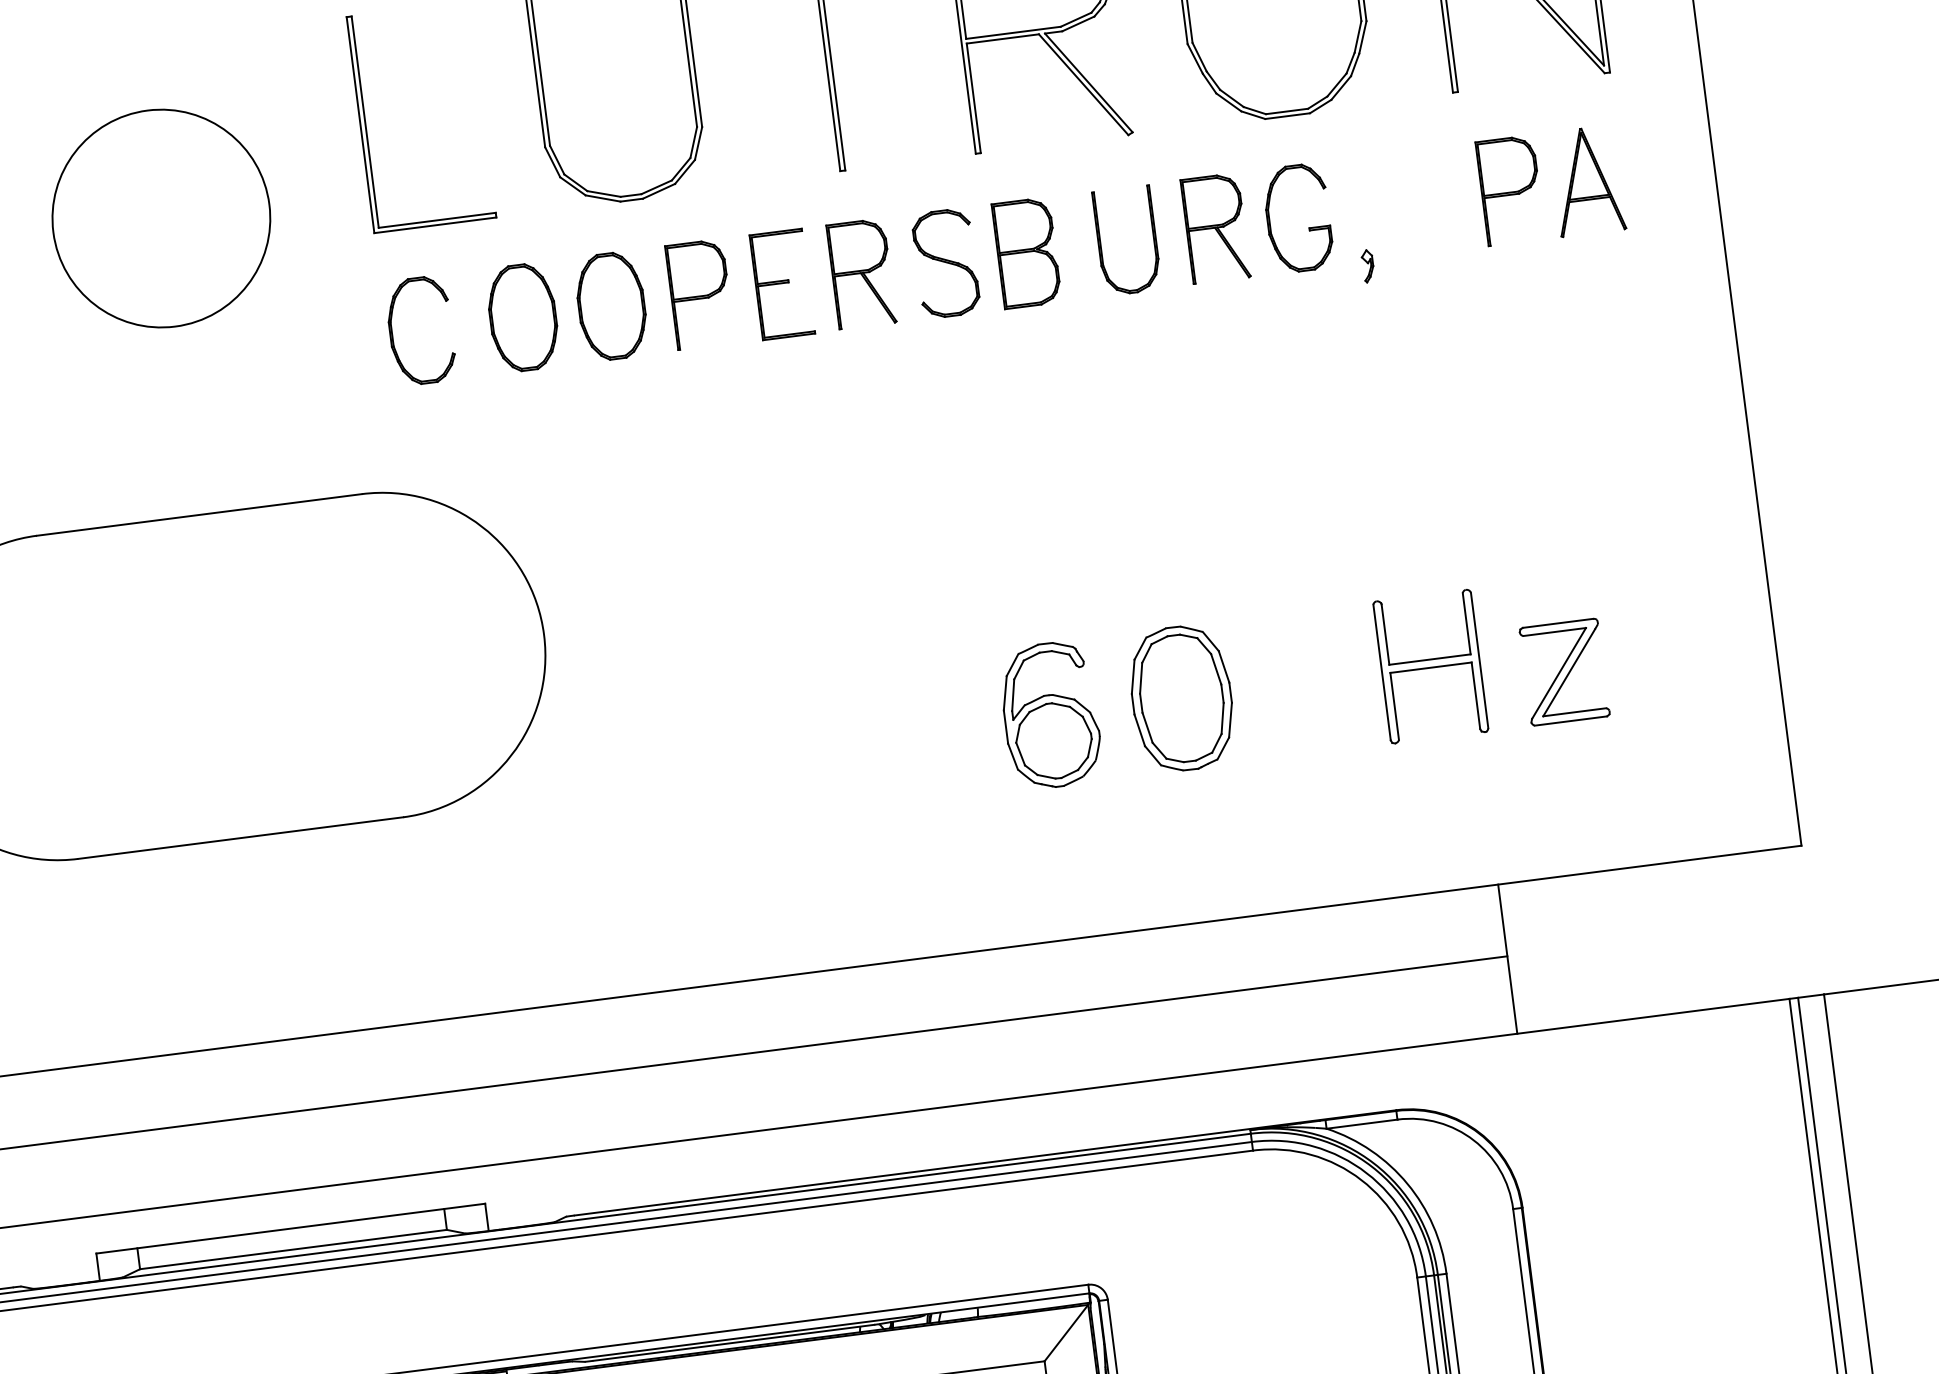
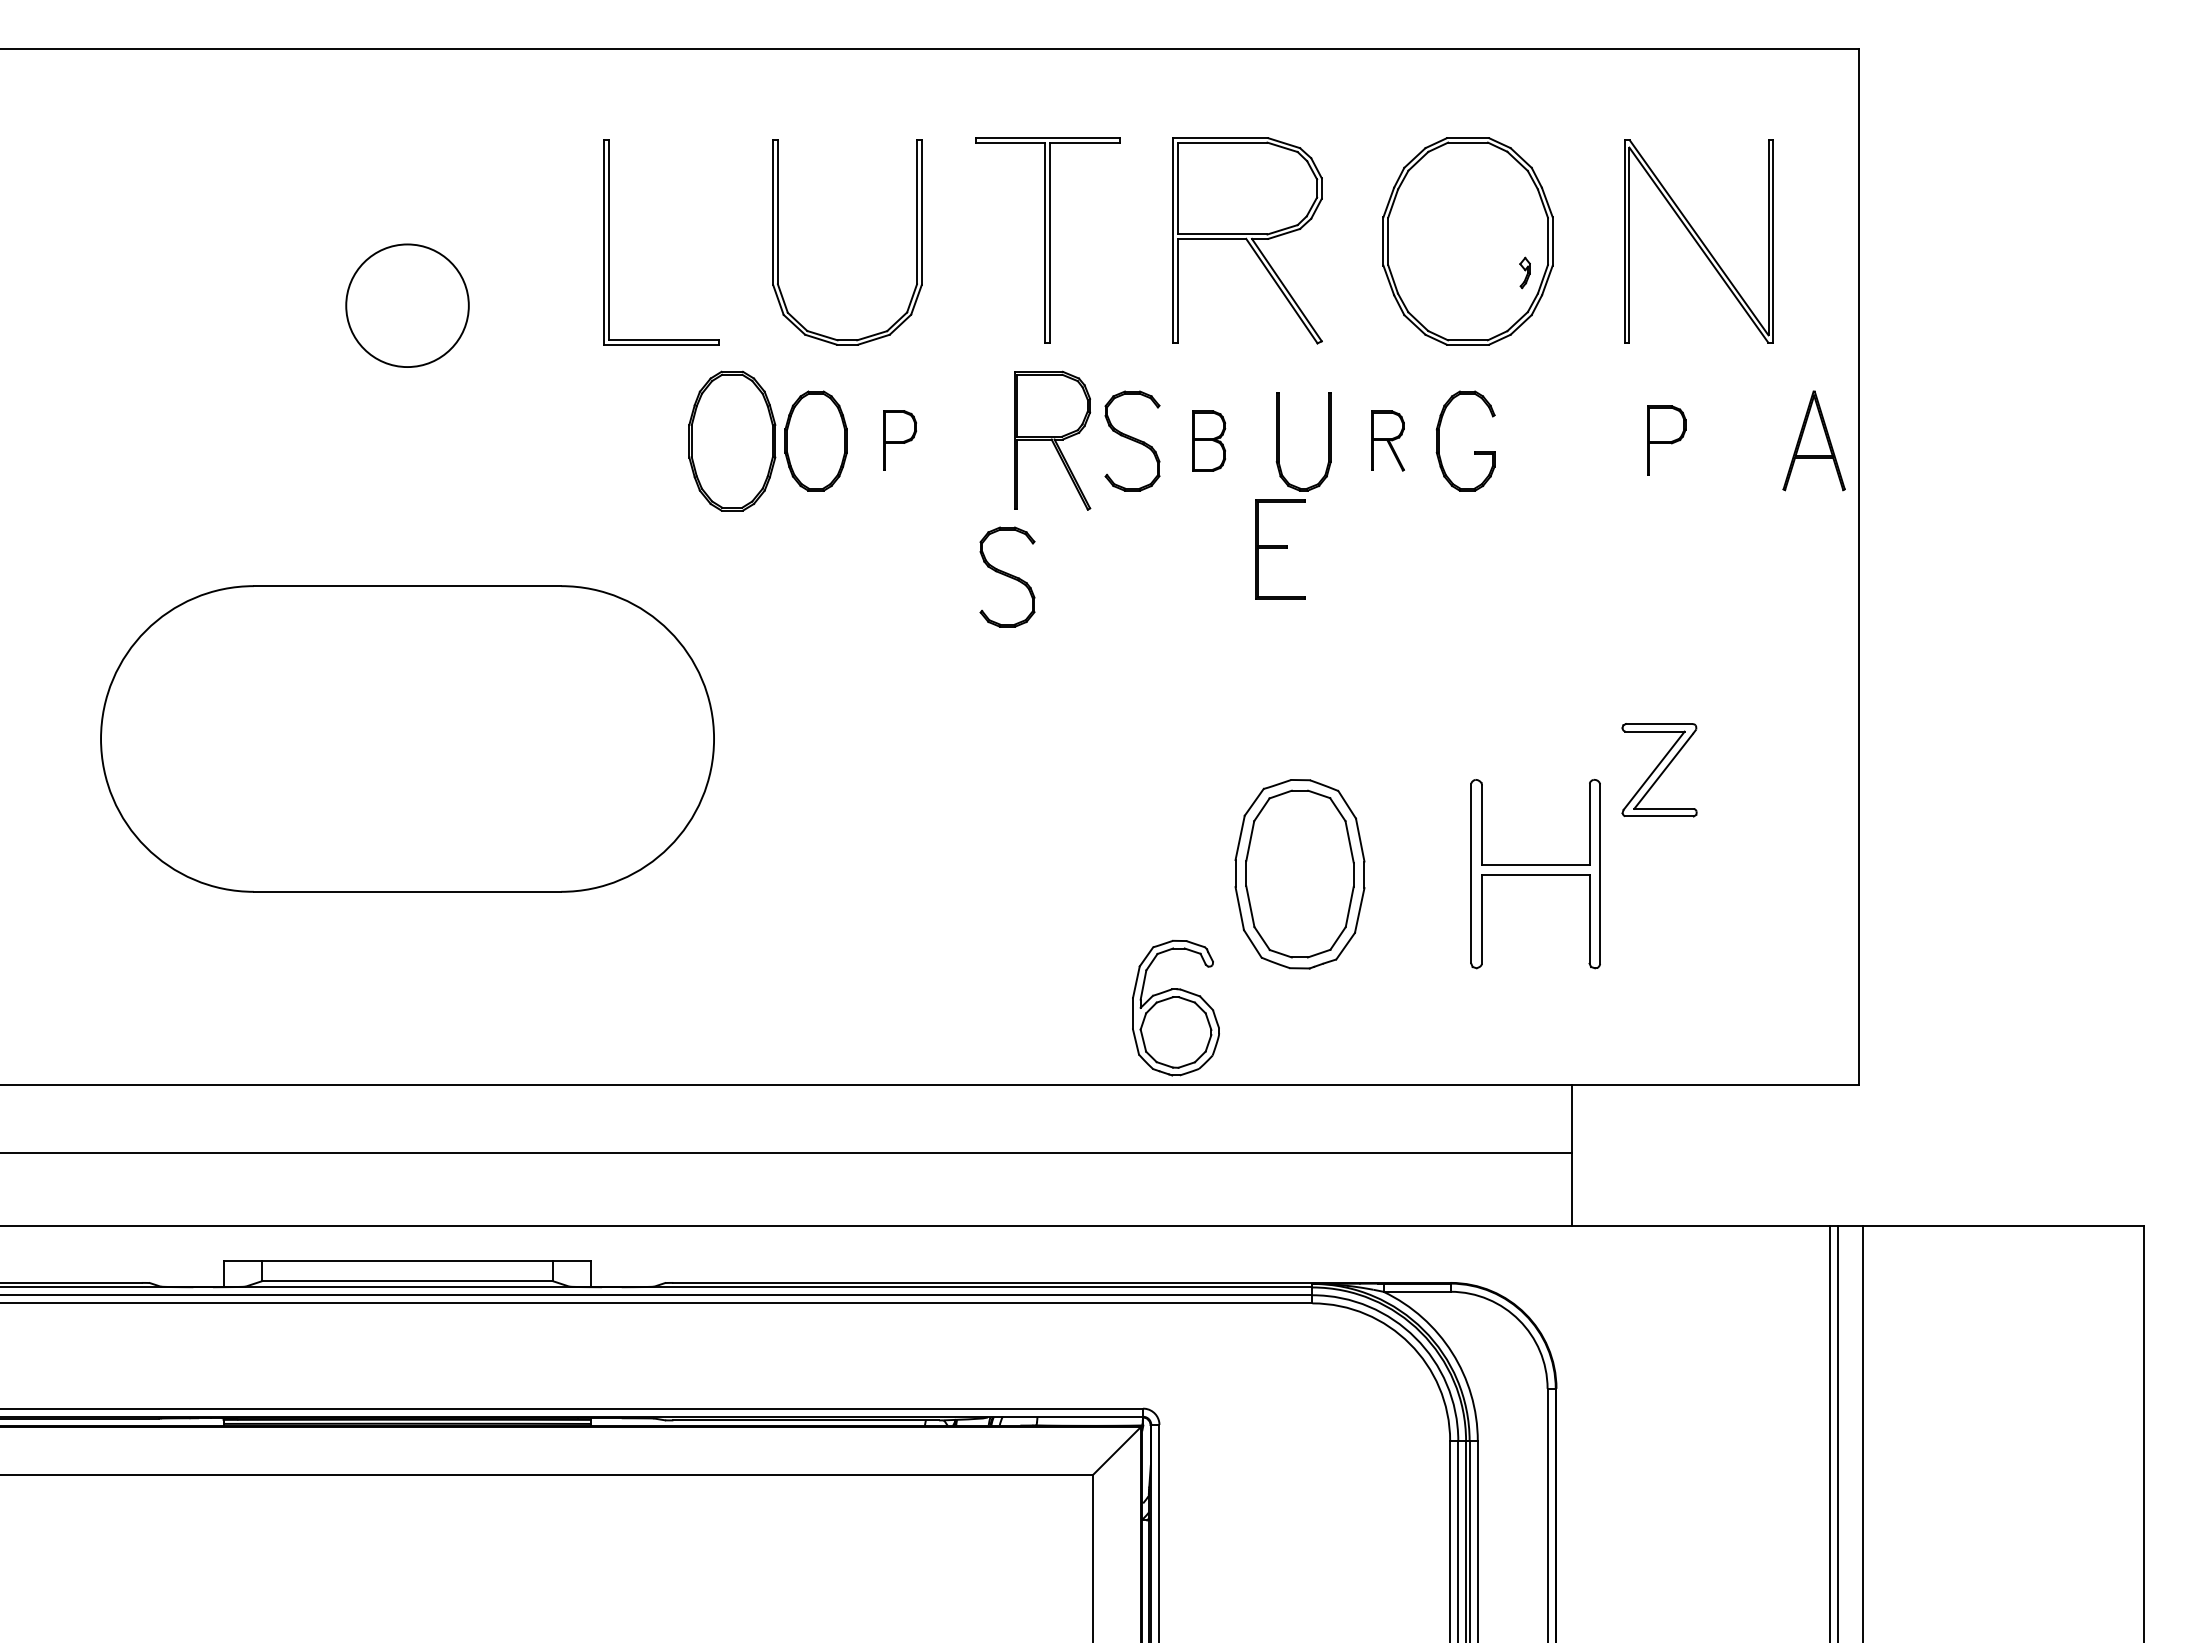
part: (1586, 180) -> (1813, 440), moved
part: (1510, 190) -> (1666, 440), size x0.7
circle: (161, 218) -> (407, 305), size x0.6
part: (1215, 228) -> (1387, 440), size x0.6
part: (1026, 252) -> (1208, 440), size x0.6
part: (1367, 265) -> (1524, 272), moved
part: (861, 273) -> (1052, 440), size x1.4
part: (782, 284) -> (1280, 549), moved
part: (699, 294) -> (899, 440), size x0.6
part: (523, 316) -> (732, 440), size x1.4
part: (393, 333) -> (609, 440), removed
part: (832, 423) -> (1007, 576), added
part: (1430, 667) -> (1535, 874), size x1.4
part: (1564, 672) -> (1659, 770), moved
part: (1182, 697) -> (1300, 873), size x1.4
part: (1050, 714) -> (1175, 1007), moved

